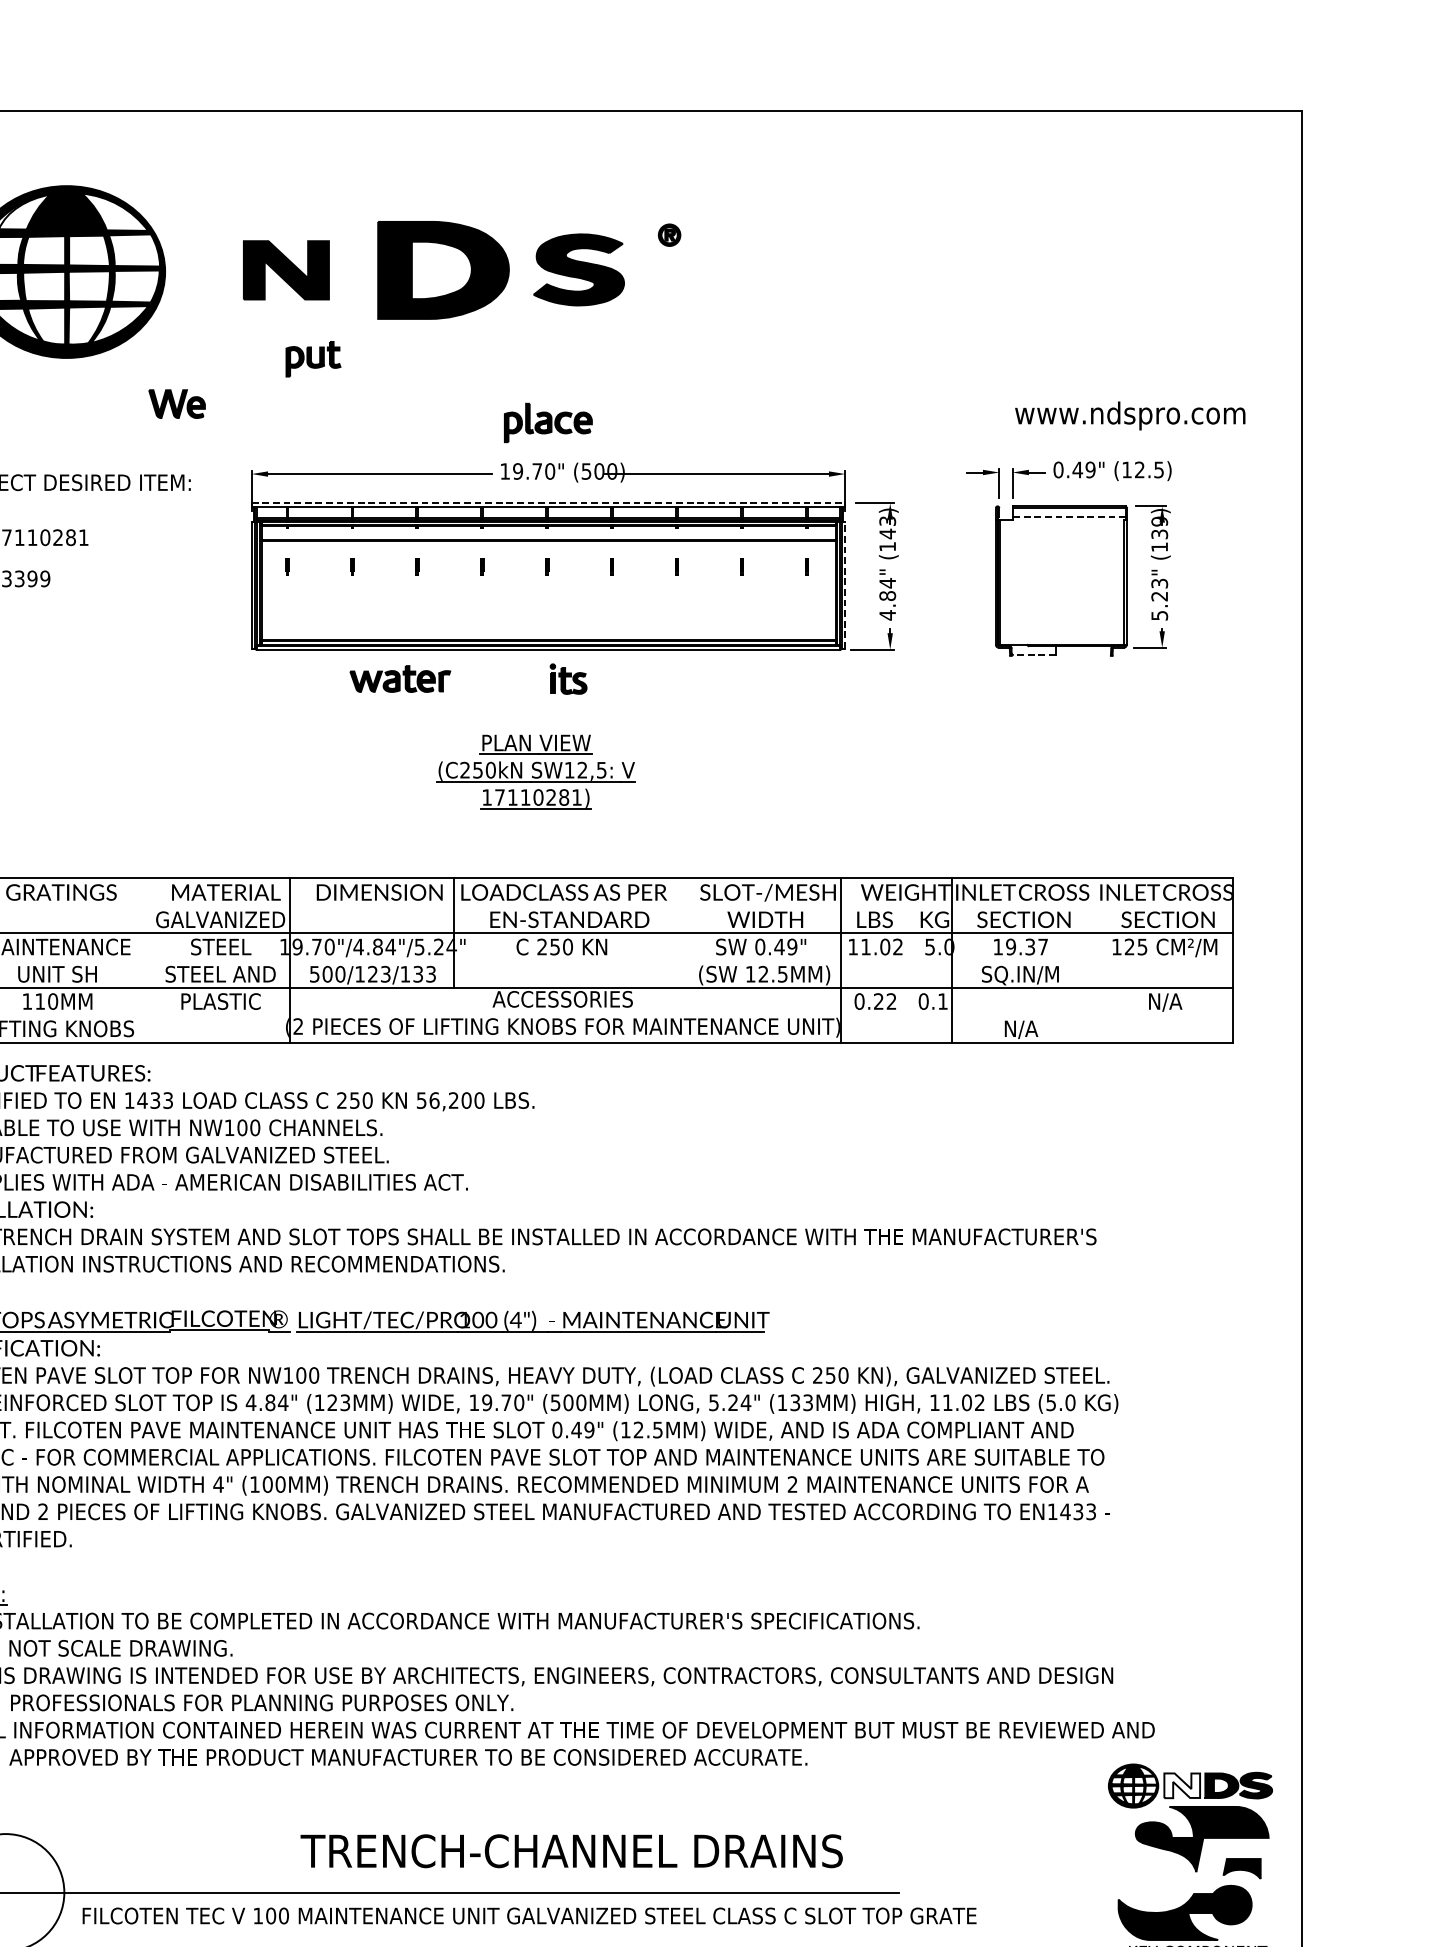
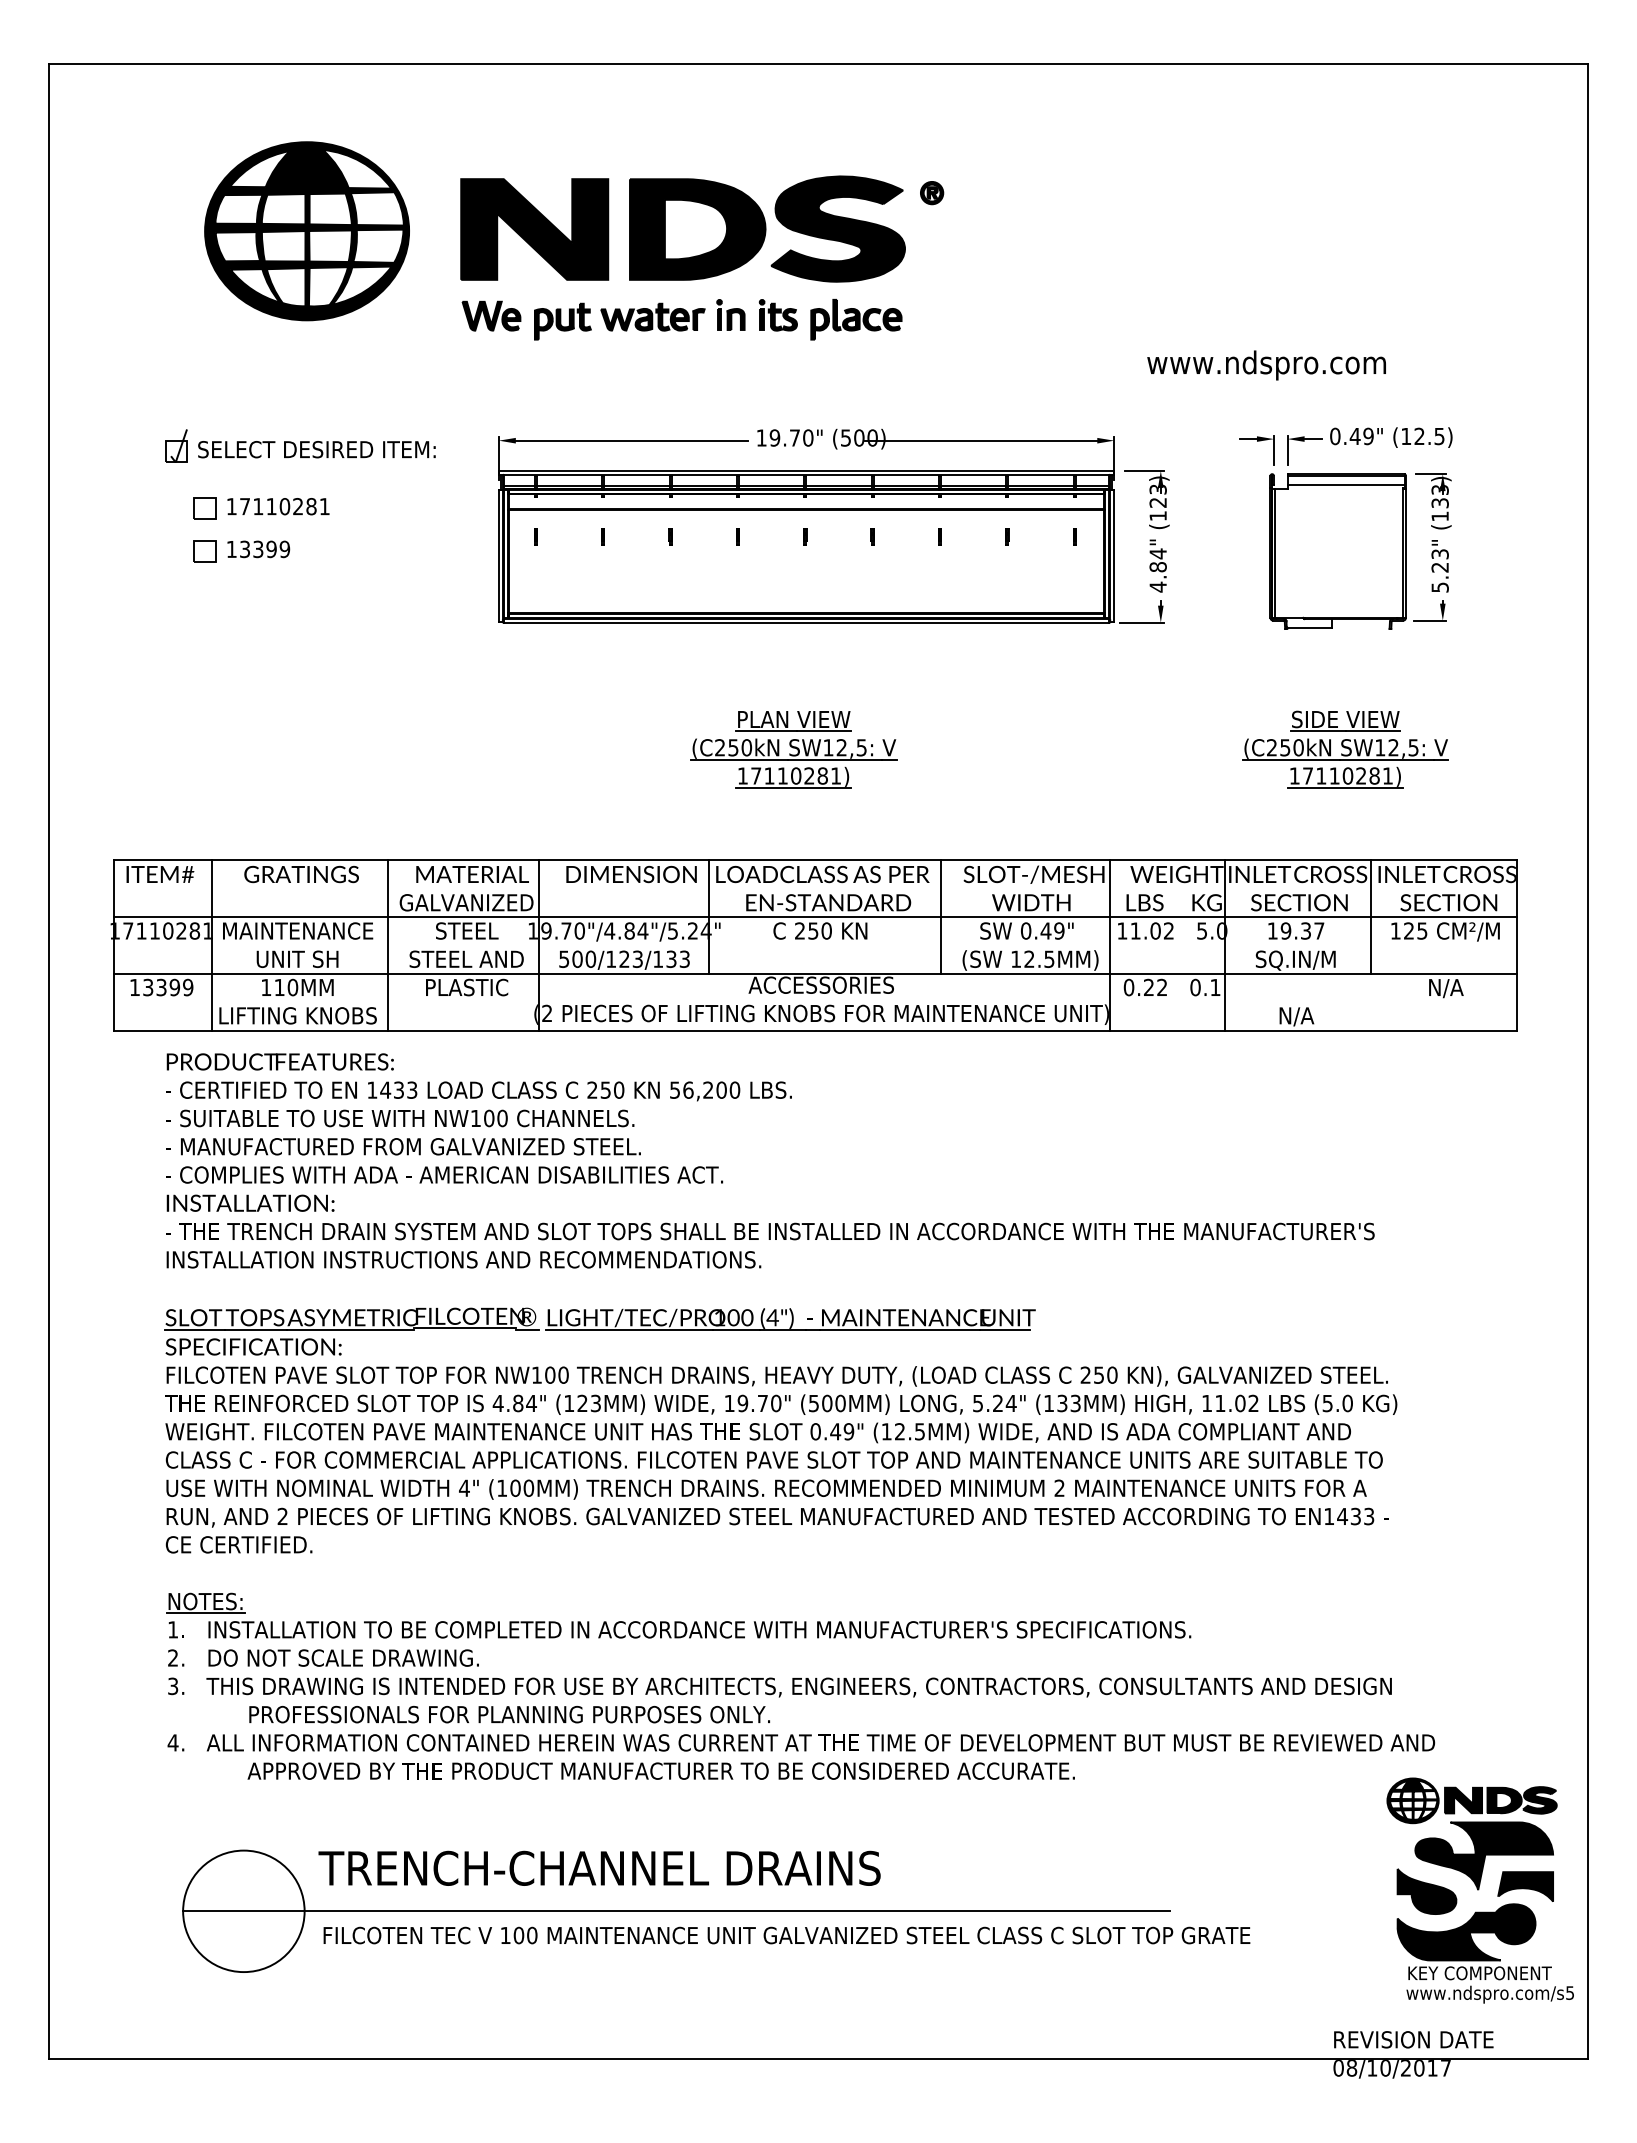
part: (578, 269) -> (837, 228), size x1.43
part: (286, 270) -> (534, 229), size x1.67
part: (475, 352) -> (730, 314), added
part: (177, 403) -> (491, 315), moved
text: (1130, 415) -> (1266, 365), moved
part: (548, 422) -> (856, 319), moved
line: (548, 502) -> (806, 470), dashed -> solid
line: (1069, 517) -> (1346, 485), dashed -> solid
text: (1159, 521) -> (1439, 489), (139) -> (133)
text: (887, 533) -> (1157, 502), (143) -> (123)
line: (845, 585) -> (1114, 556), dashed -> solid
line: (1034, 655) -> (1310, 628), dashed -> solid
part: (399, 678) -> (652, 316), moved
part: (567, 679) -> (777, 315), moved
part: (1068, 771) -> (1345, 749), added
line: (678, 933) -> (941, 916), added
line: (1093, 933) -> (1371, 916), added
line: (144, 960) -> (387, 944), added
fill: (1182, 1785) -> (1463, 1800), added
text: (571, 1850) -> (599, 1867), moved
part: (1242, 1868) -> (1525, 1886), size x1.43
part: (1146, 1873) -> (1426, 1891), added

